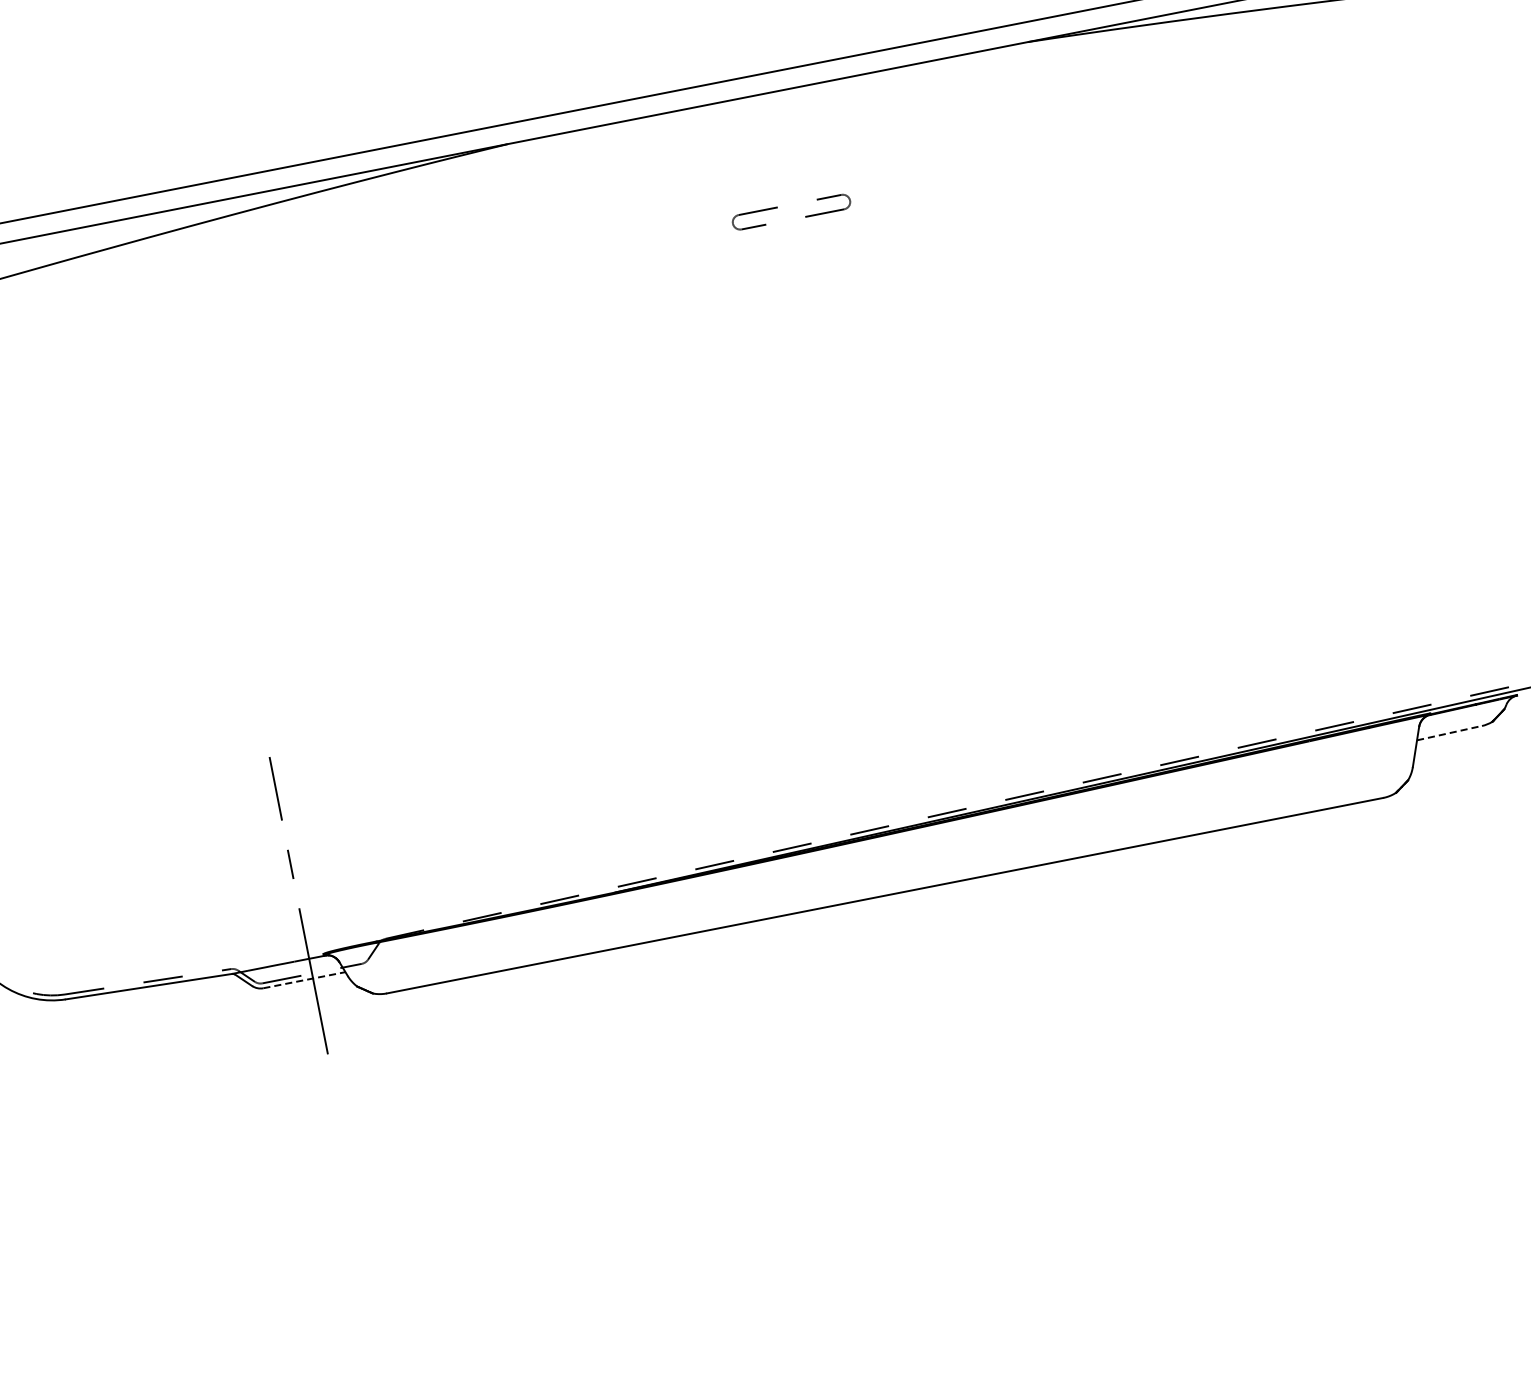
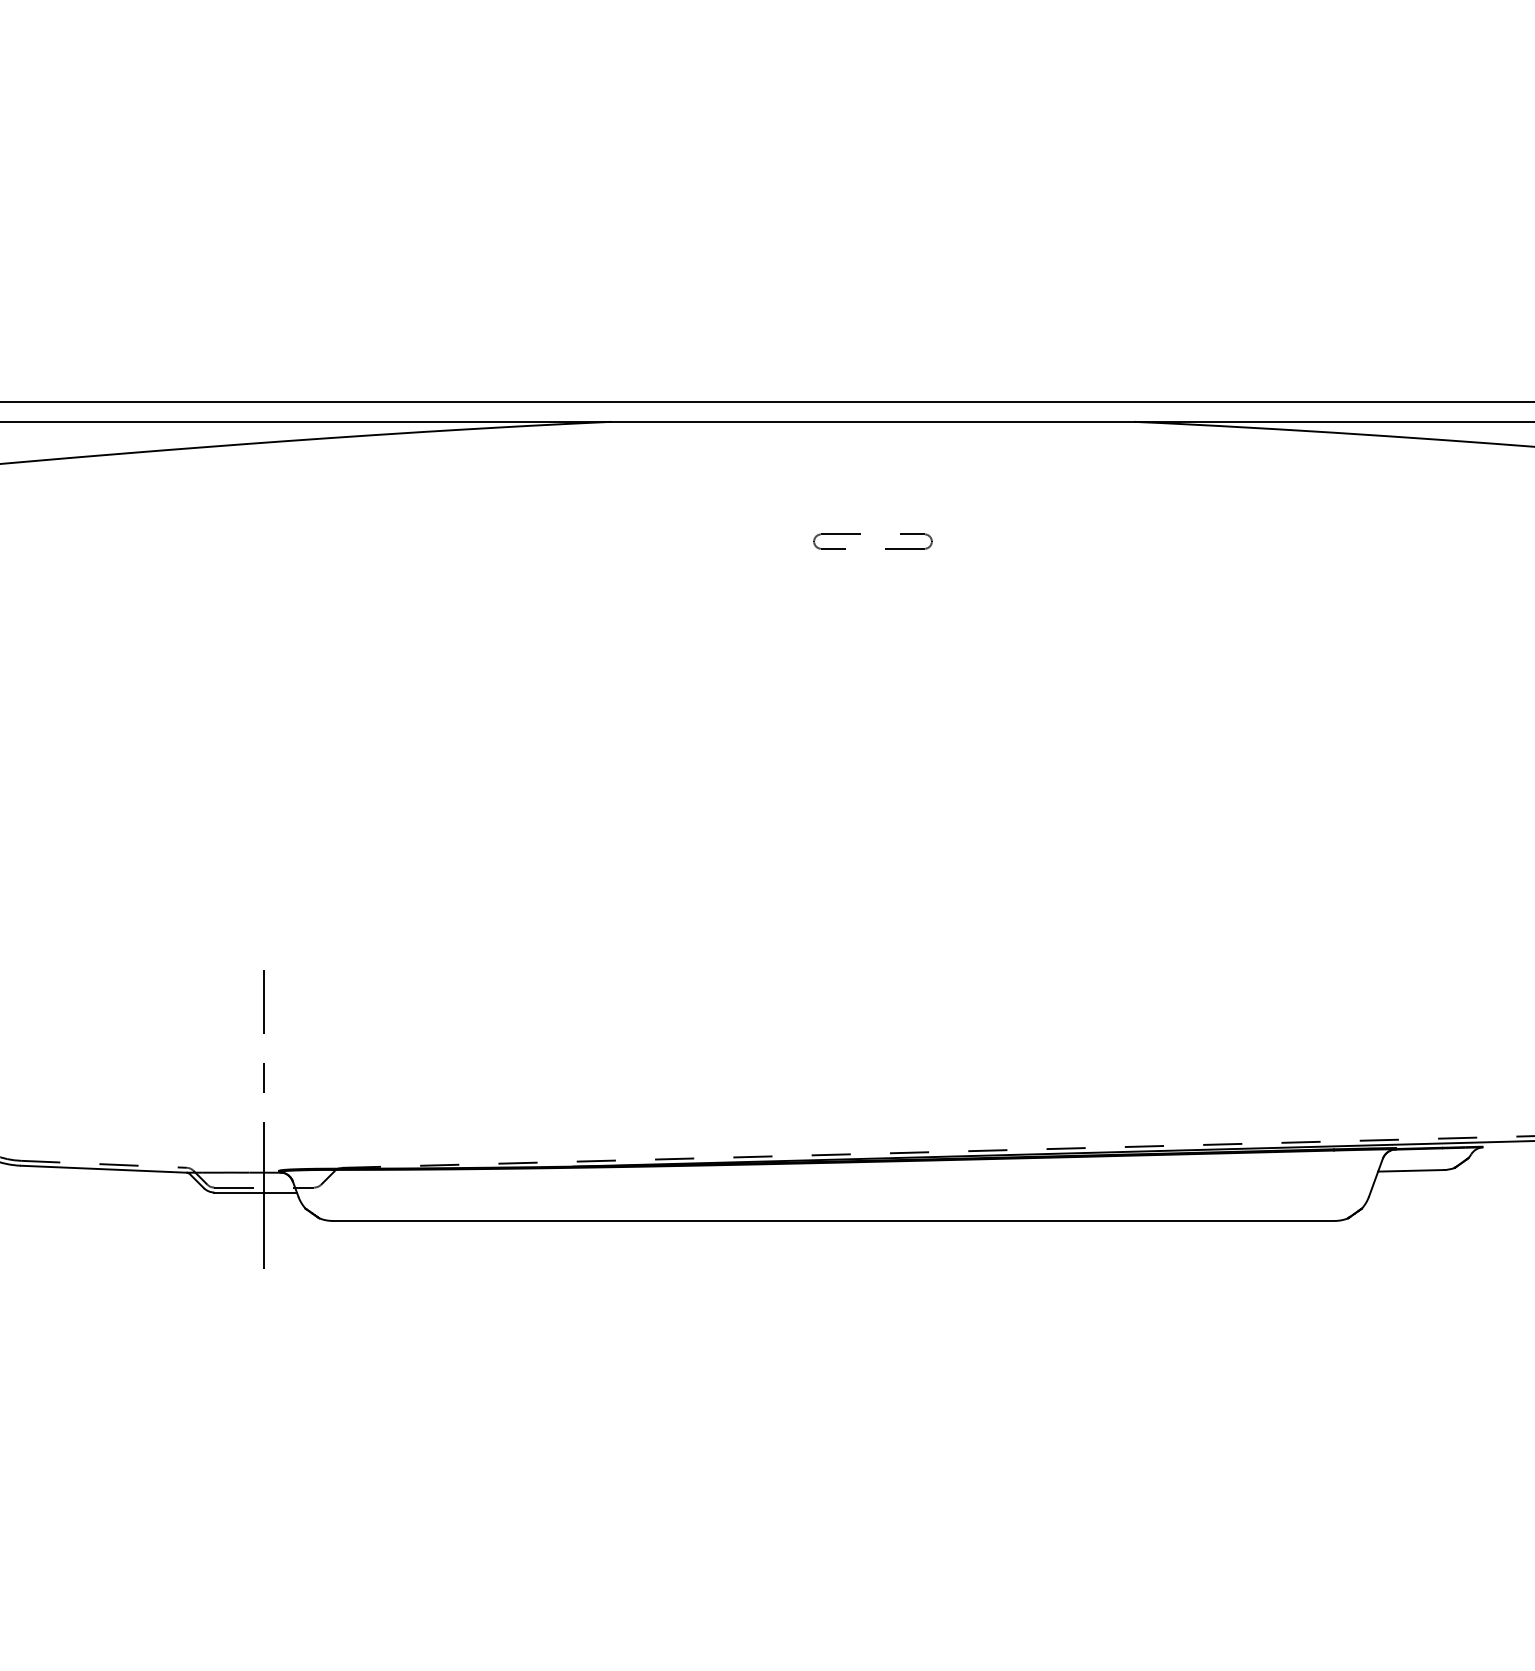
line: (1449, 732) -> (1410, 1170), dashed -> solid
line: (305, 980) -> (256, 1192), dashed -> solid

